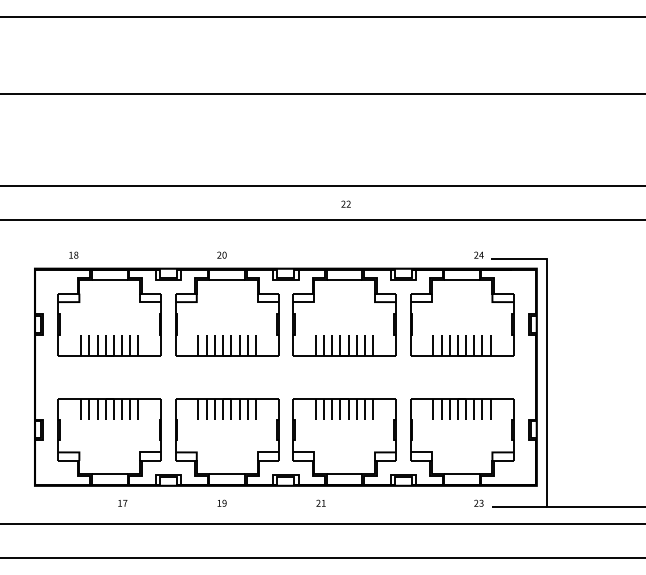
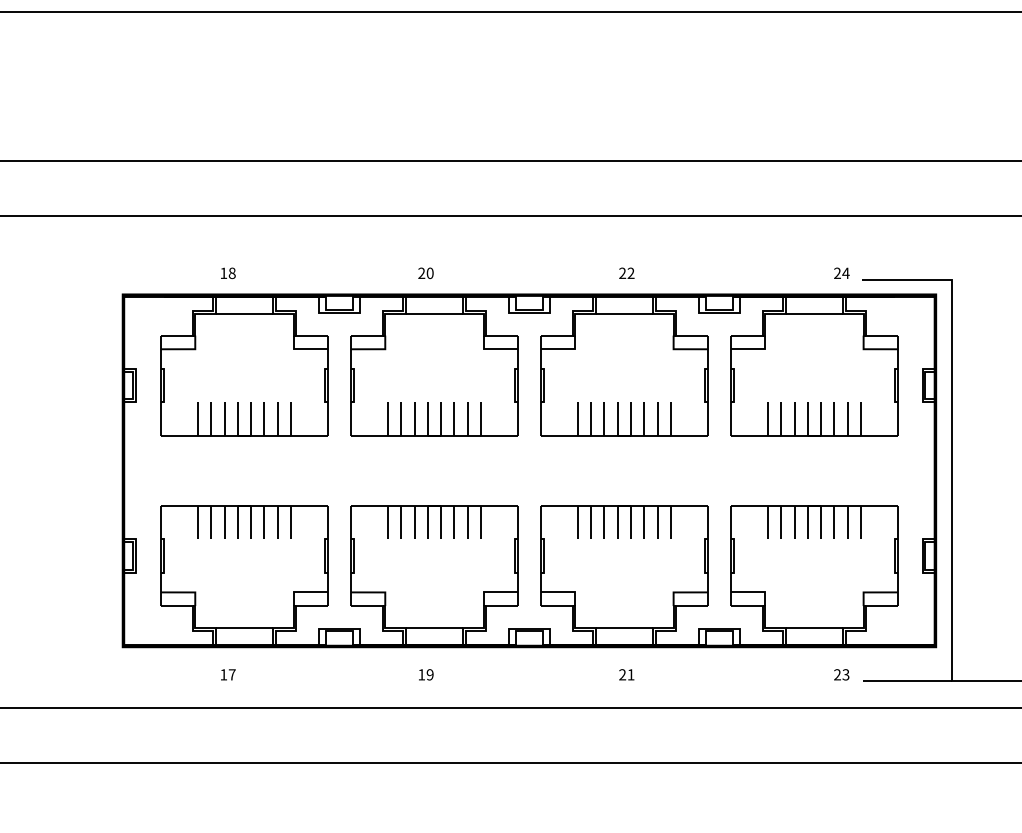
text: (345, 203) -> (625, 272), moved
text: (73, 254) -> (227, 272), moved
text: (320, 502) -> (625, 673), moved
text: (122, 503) -> (227, 675), moved

